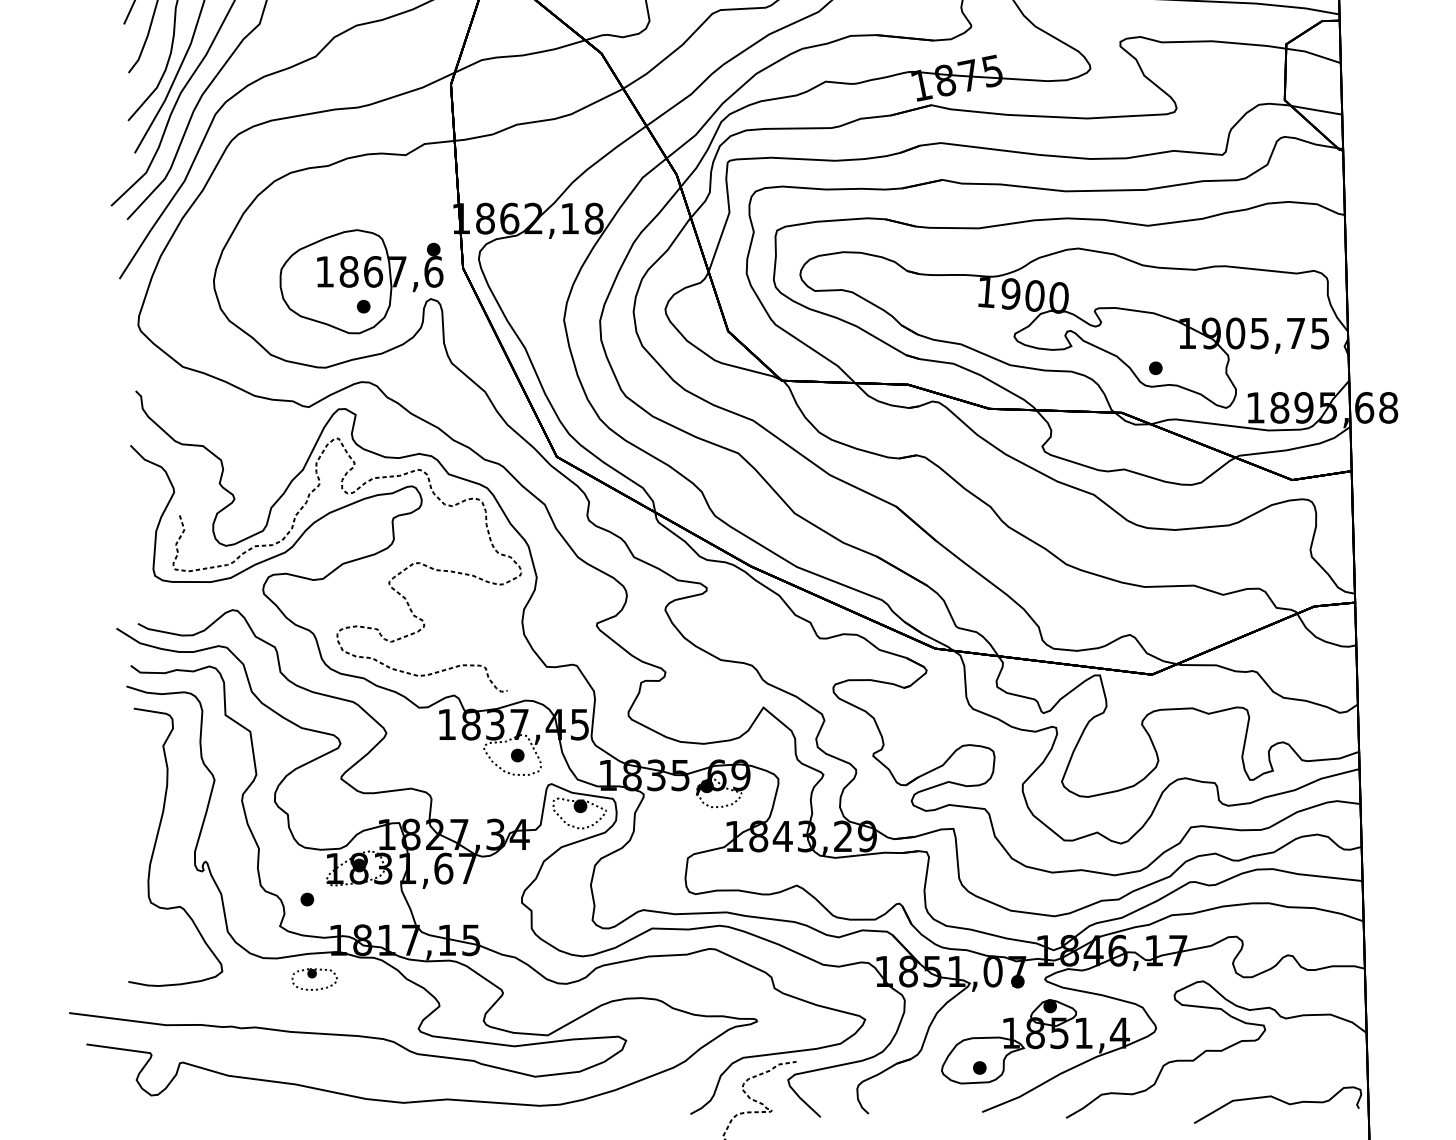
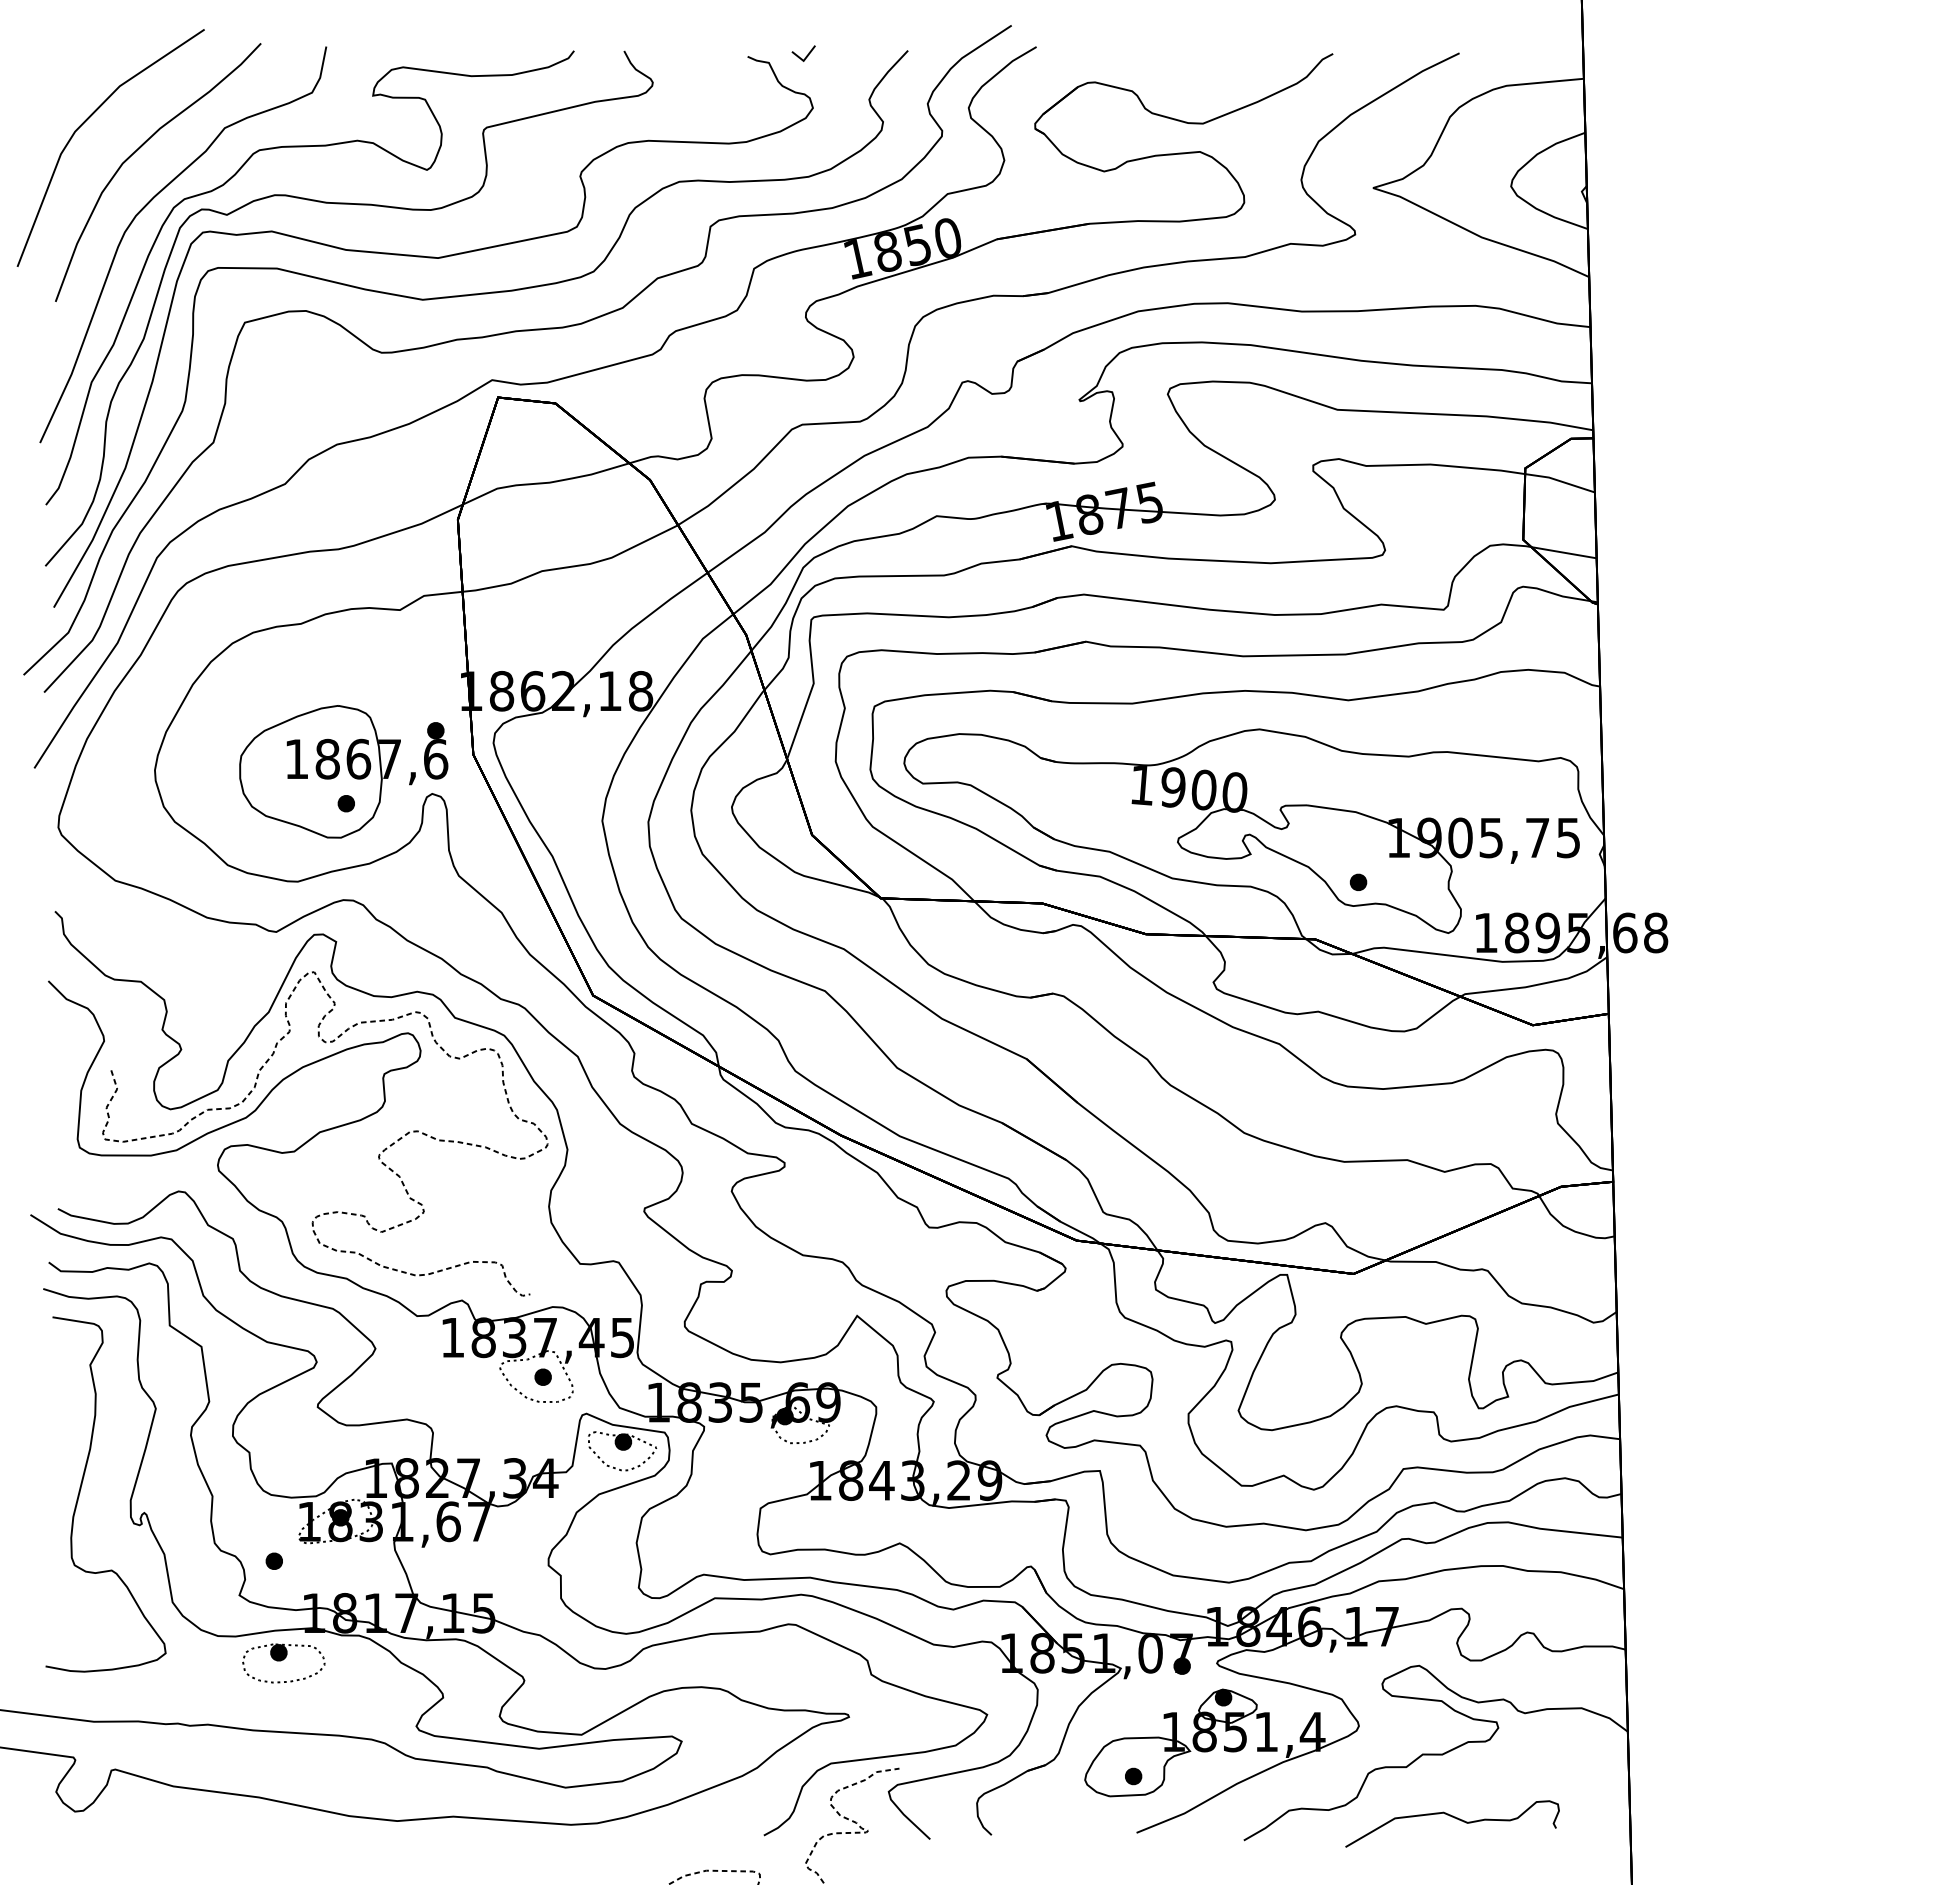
part: (314, 979) -> (283, 1663), size x1.43
curve: (1279, 1100) -> (1454, 1818), moved

